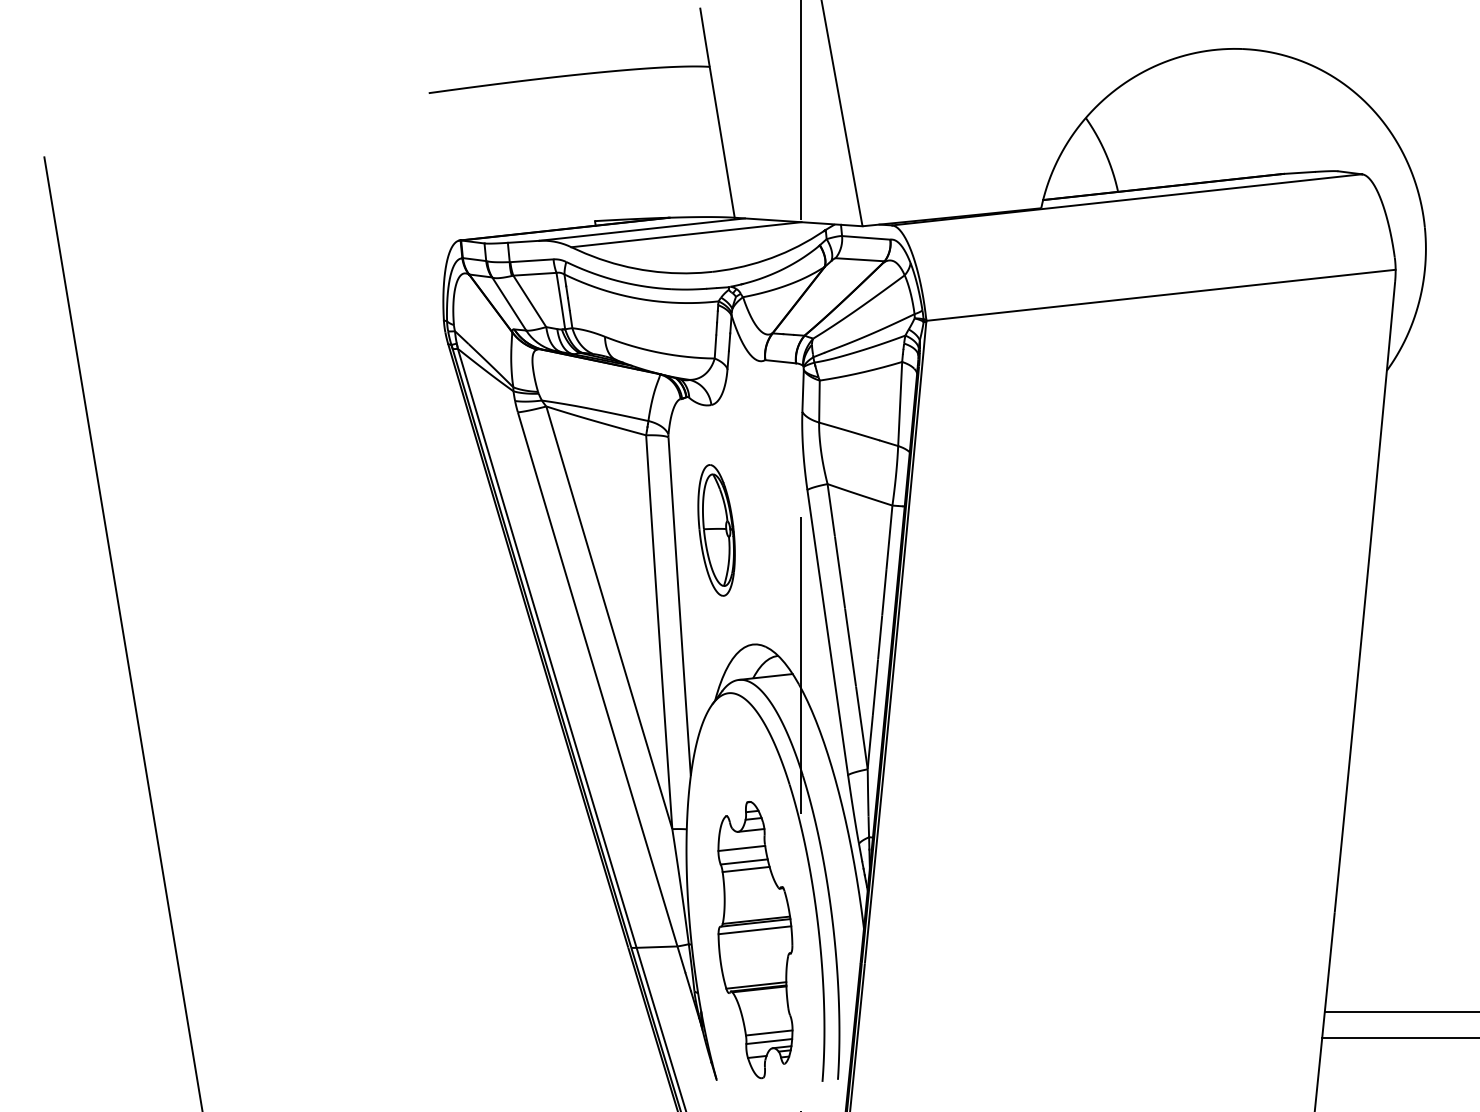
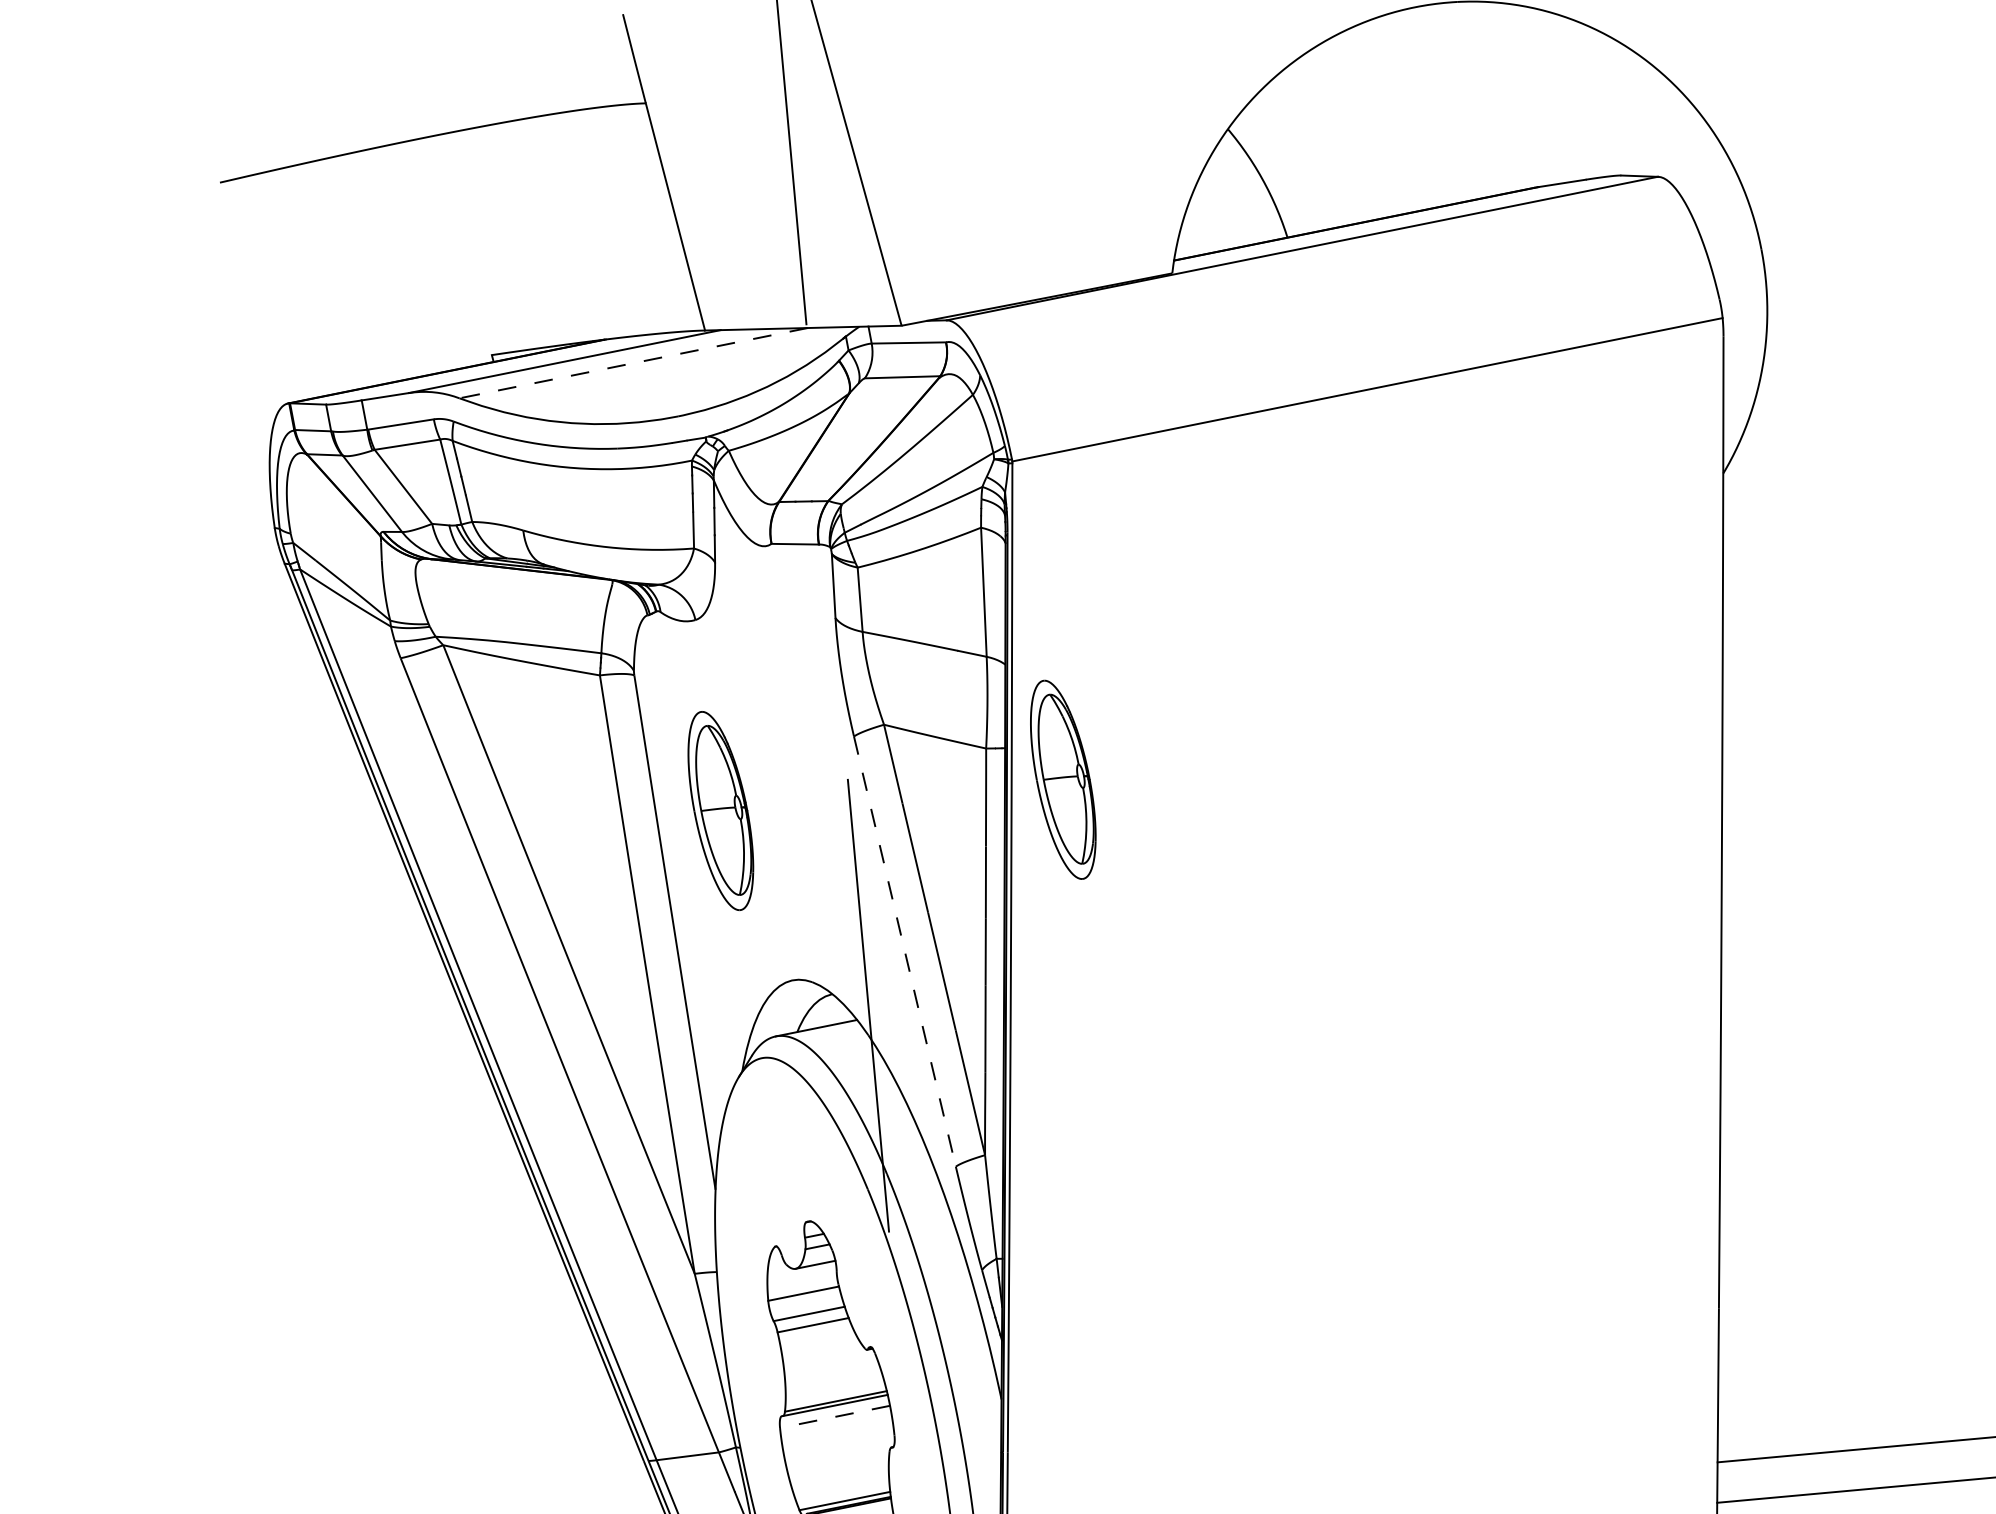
line: (686, 234) -> (633, 362), solid -> dashed
part: (940, 530) -> (1063, 779), added
line: (827, 632) -> (904, 951), solid -> dashed
line: (754, 930) -> (834, 1417), solid -> dashed

